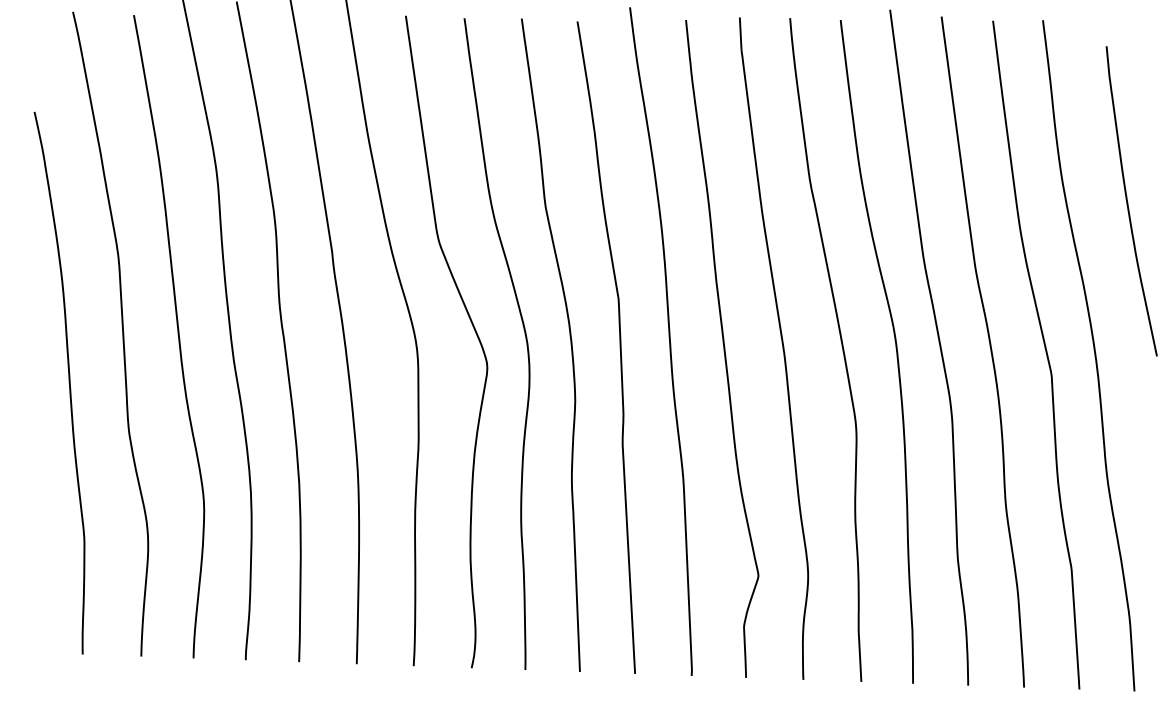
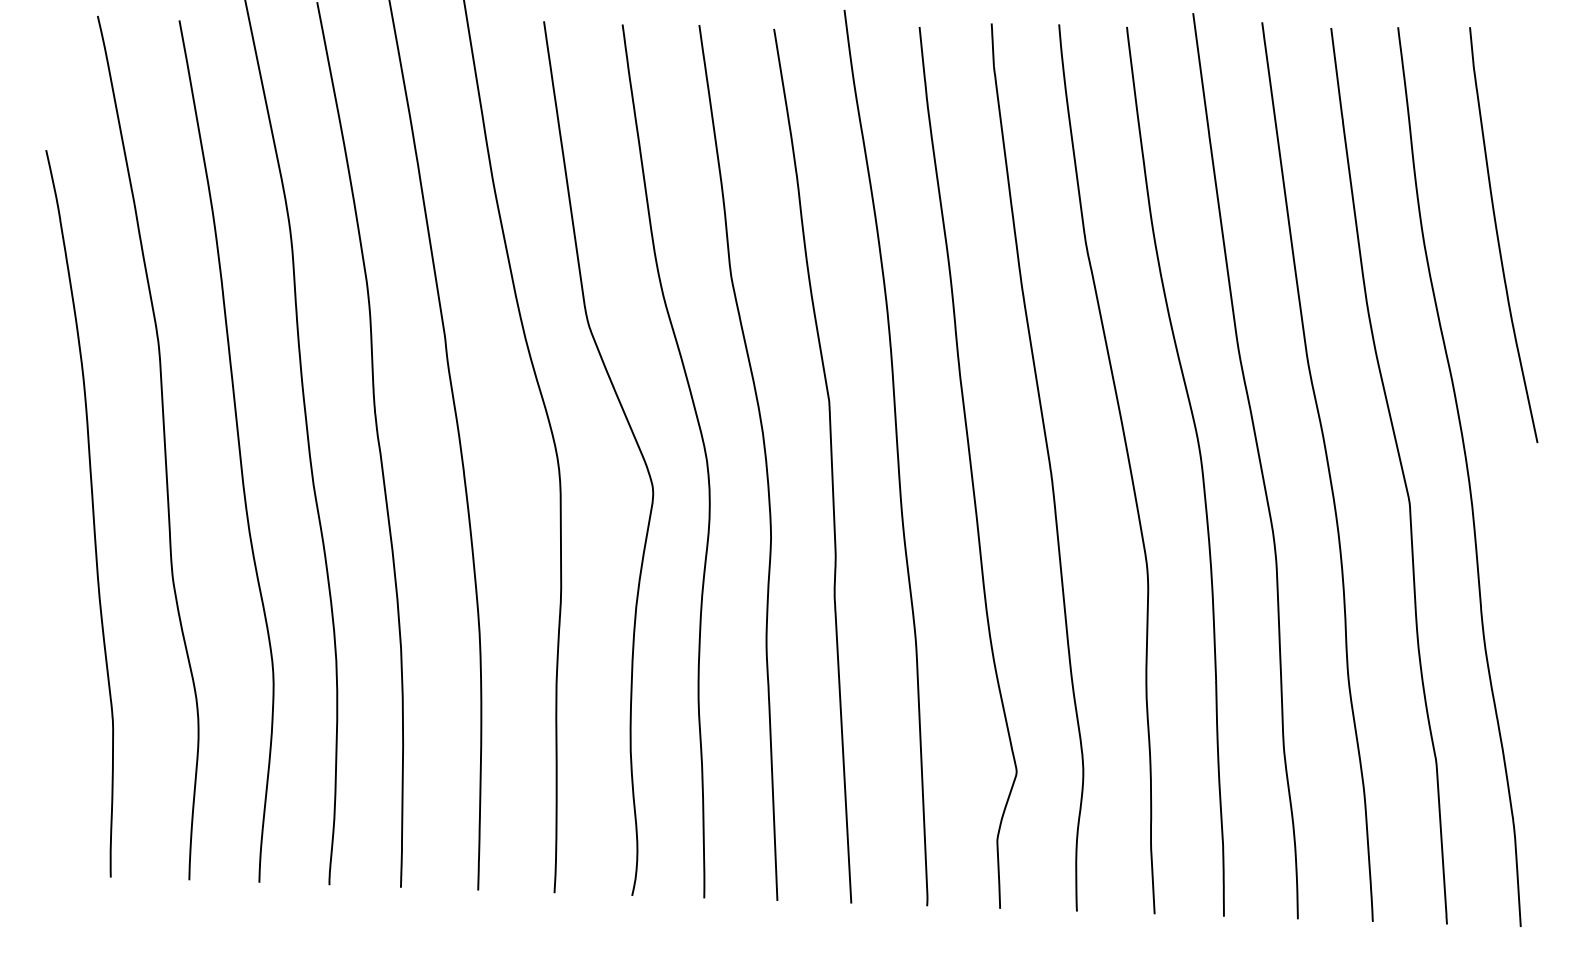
curve: (1128, 202) -> (1499, 236), moved

